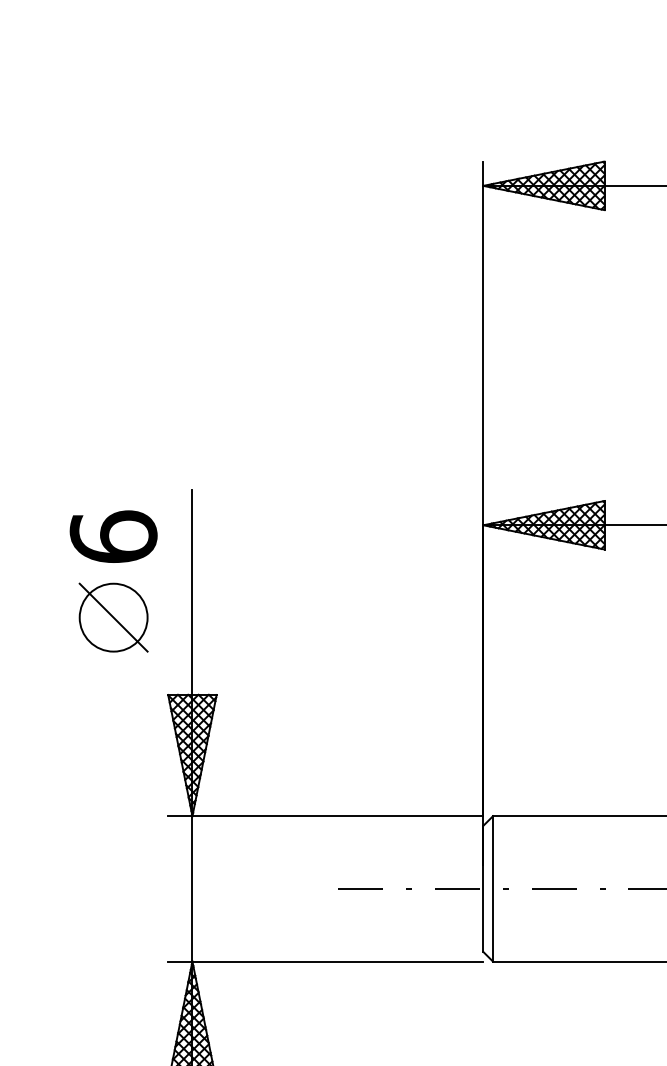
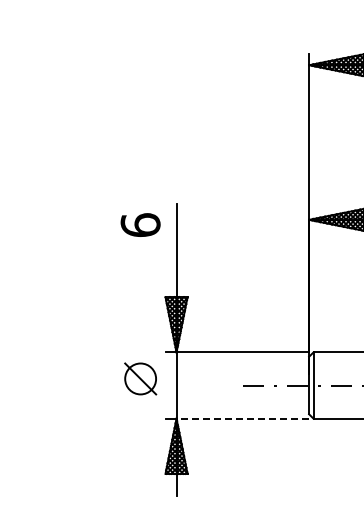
part: (113, 616) -> (140, 378), moved
line: (337, 961) -> (242, 418), solid -> dashed

